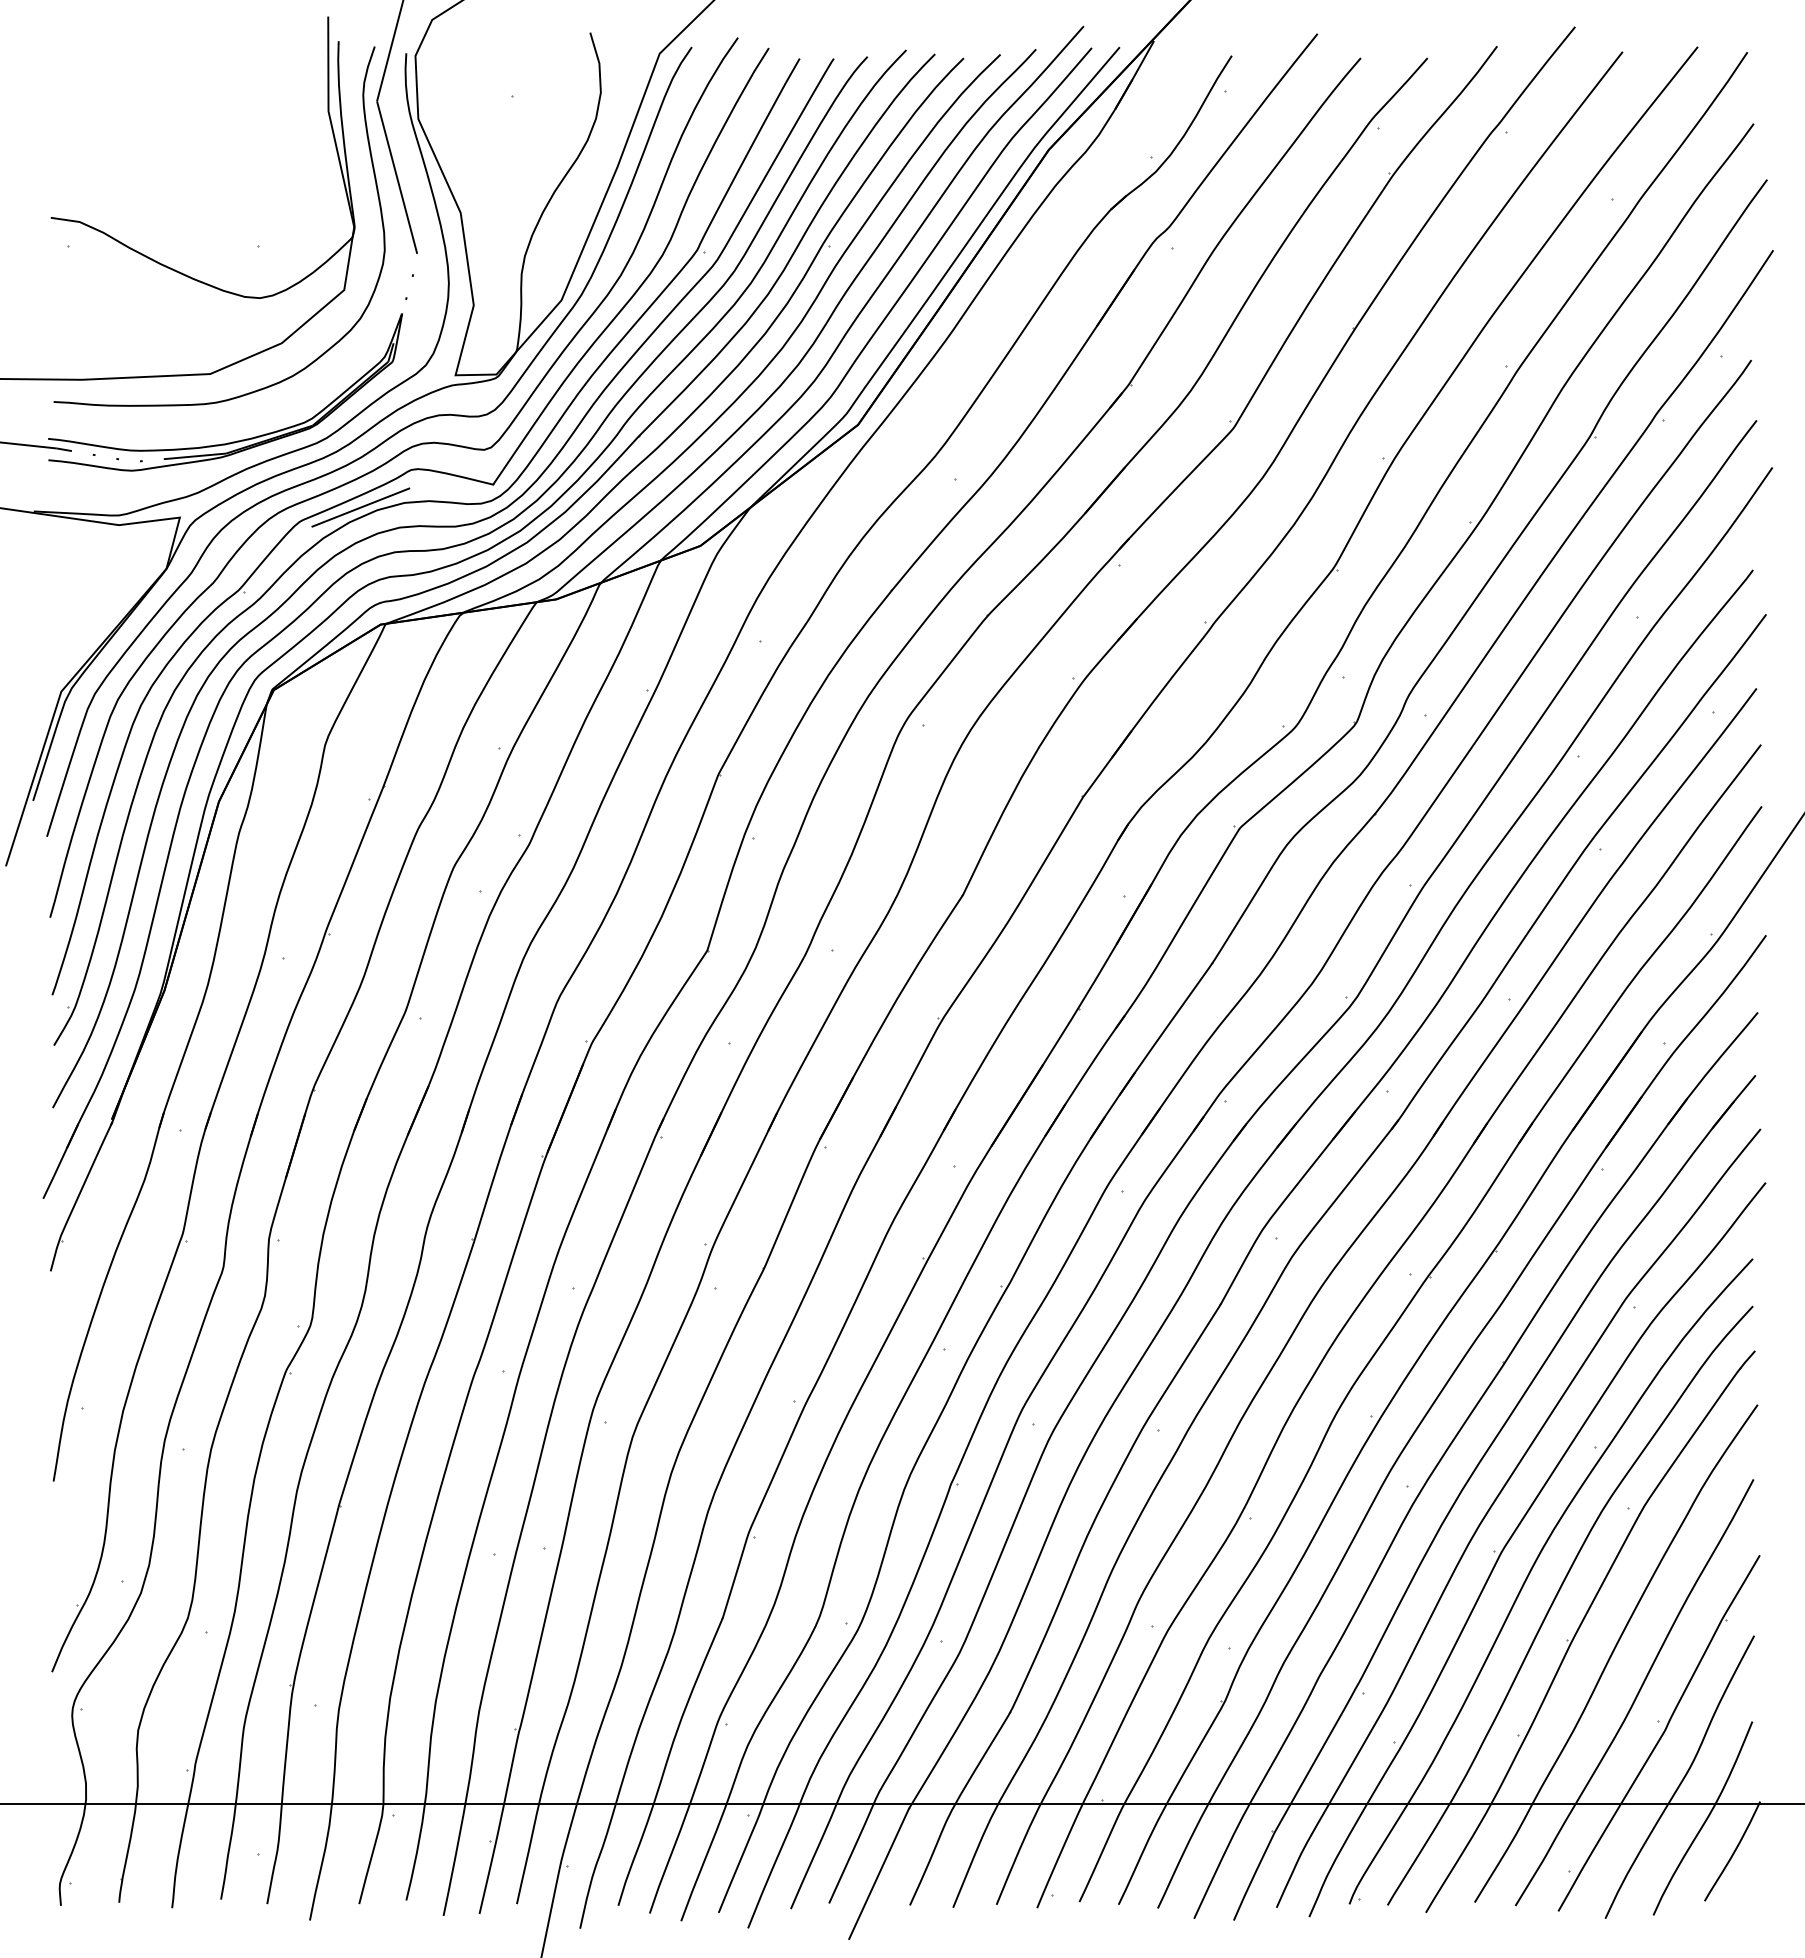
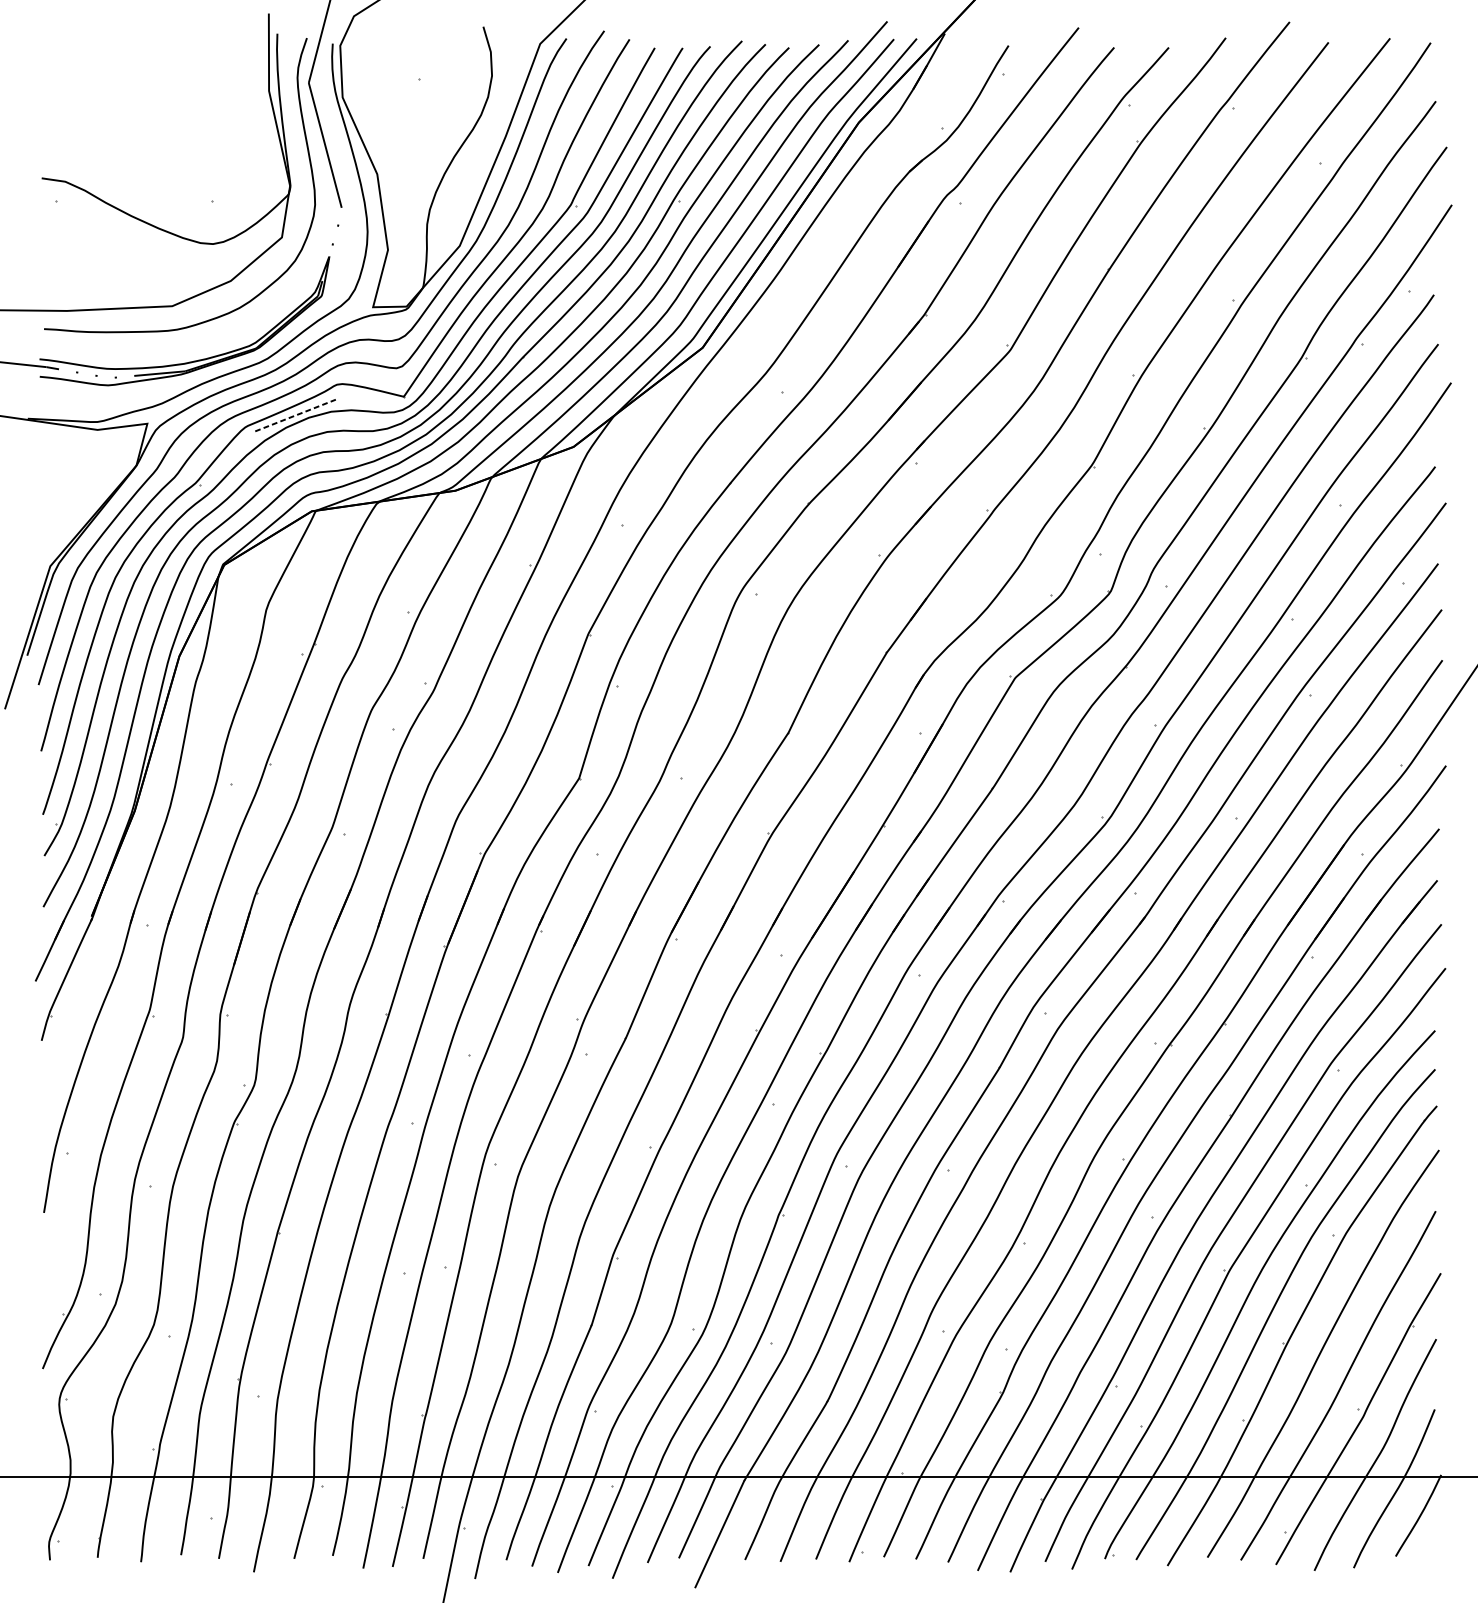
line: (360, 507) -> (295, 415), solid -> dashed

